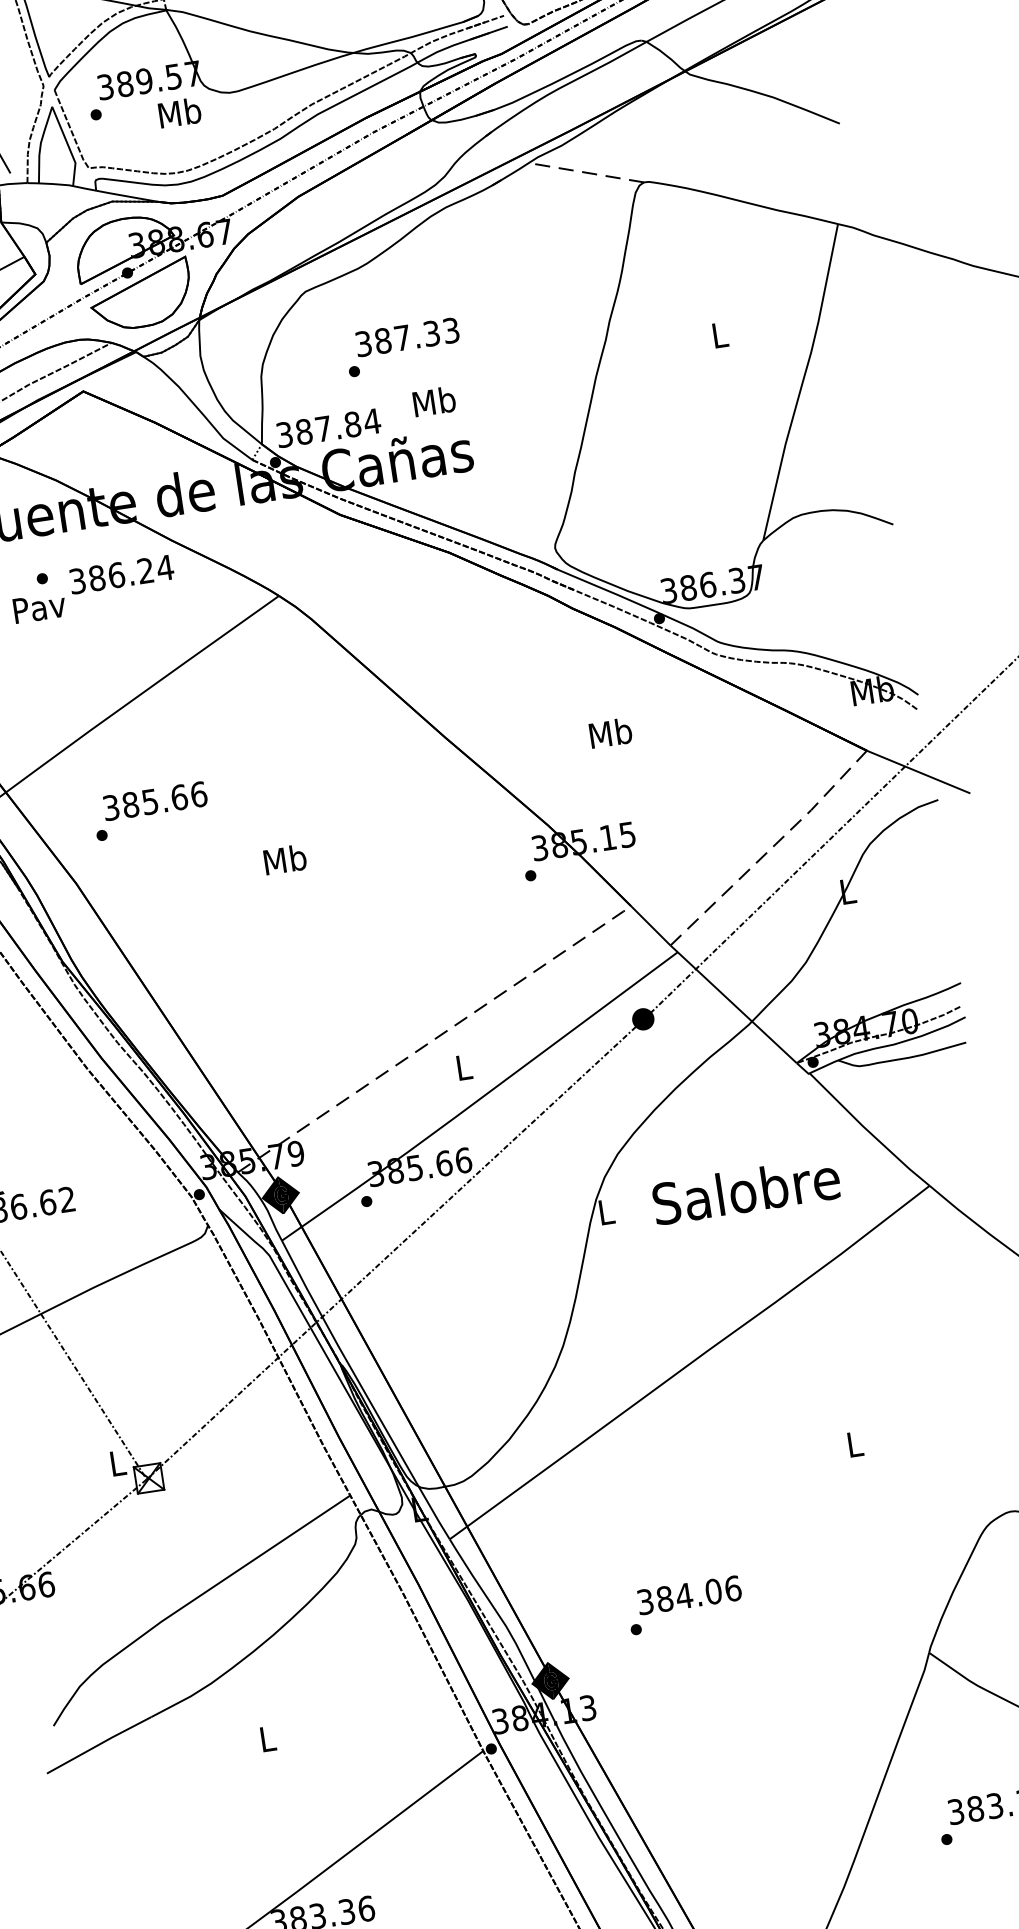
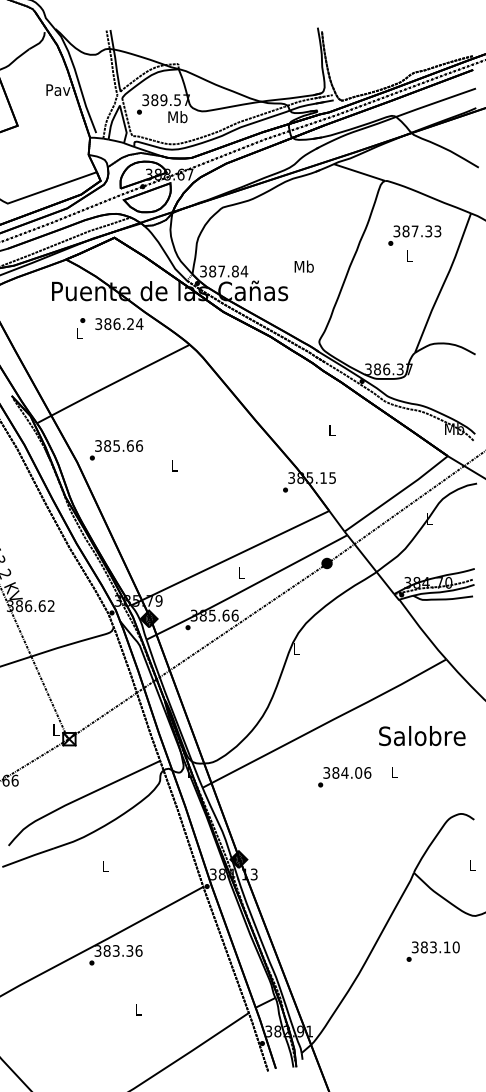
line: (586, 172) -> (359, 172), dashed -> solid
text: (402, 346) -> (414, 235), moved
text: (432, 401) -> (303, 266), moved
text: (39, 607) -> (79, 333), Pav -> L
text: (609, 733) -> (331, 430), Mb -> L
text: (151, 811) -> (116, 450), moved
line: (771, 848) -> (397, 494), dashed -> solid
text: (283, 859) -> (173, 465), Mb -> L
line: (437, 1037) -> (231, 557), dashed -> solid
text: (746, 1191) -> (422, 736), moved
text: (684, 1605) -> (344, 777), moved

